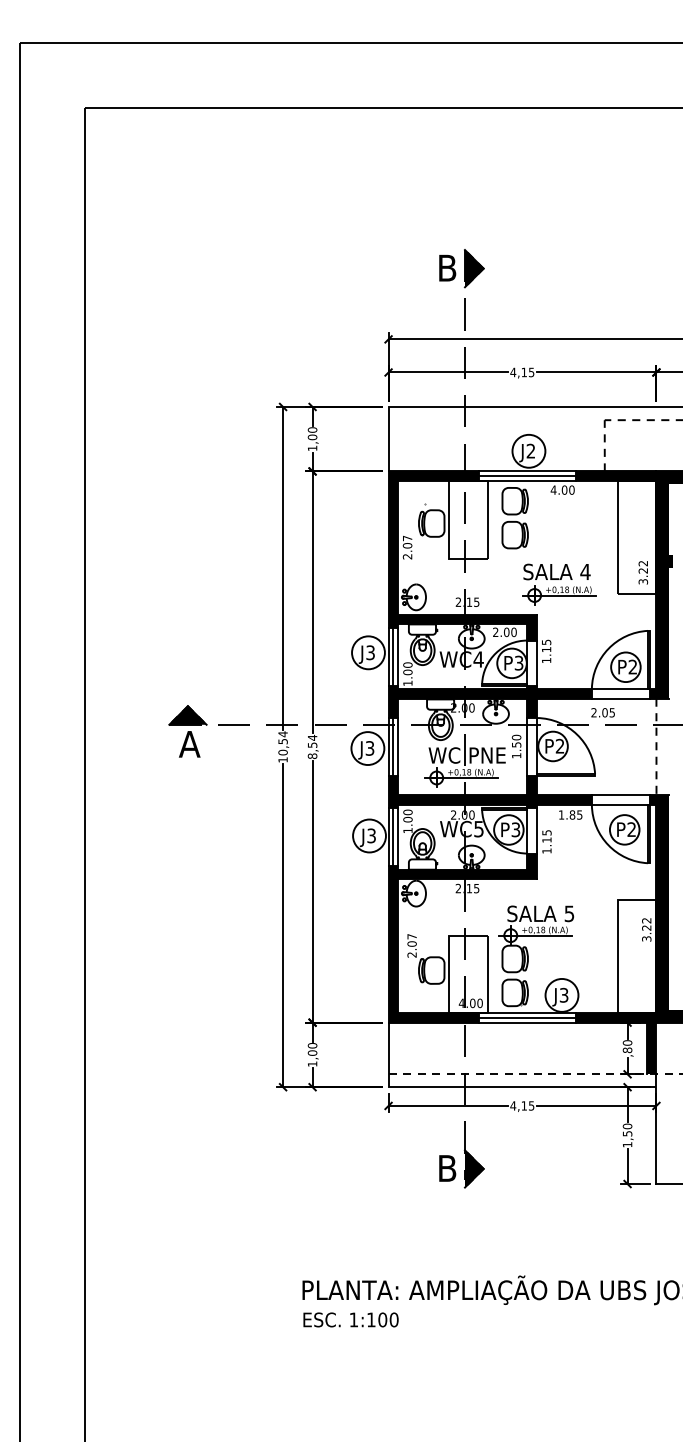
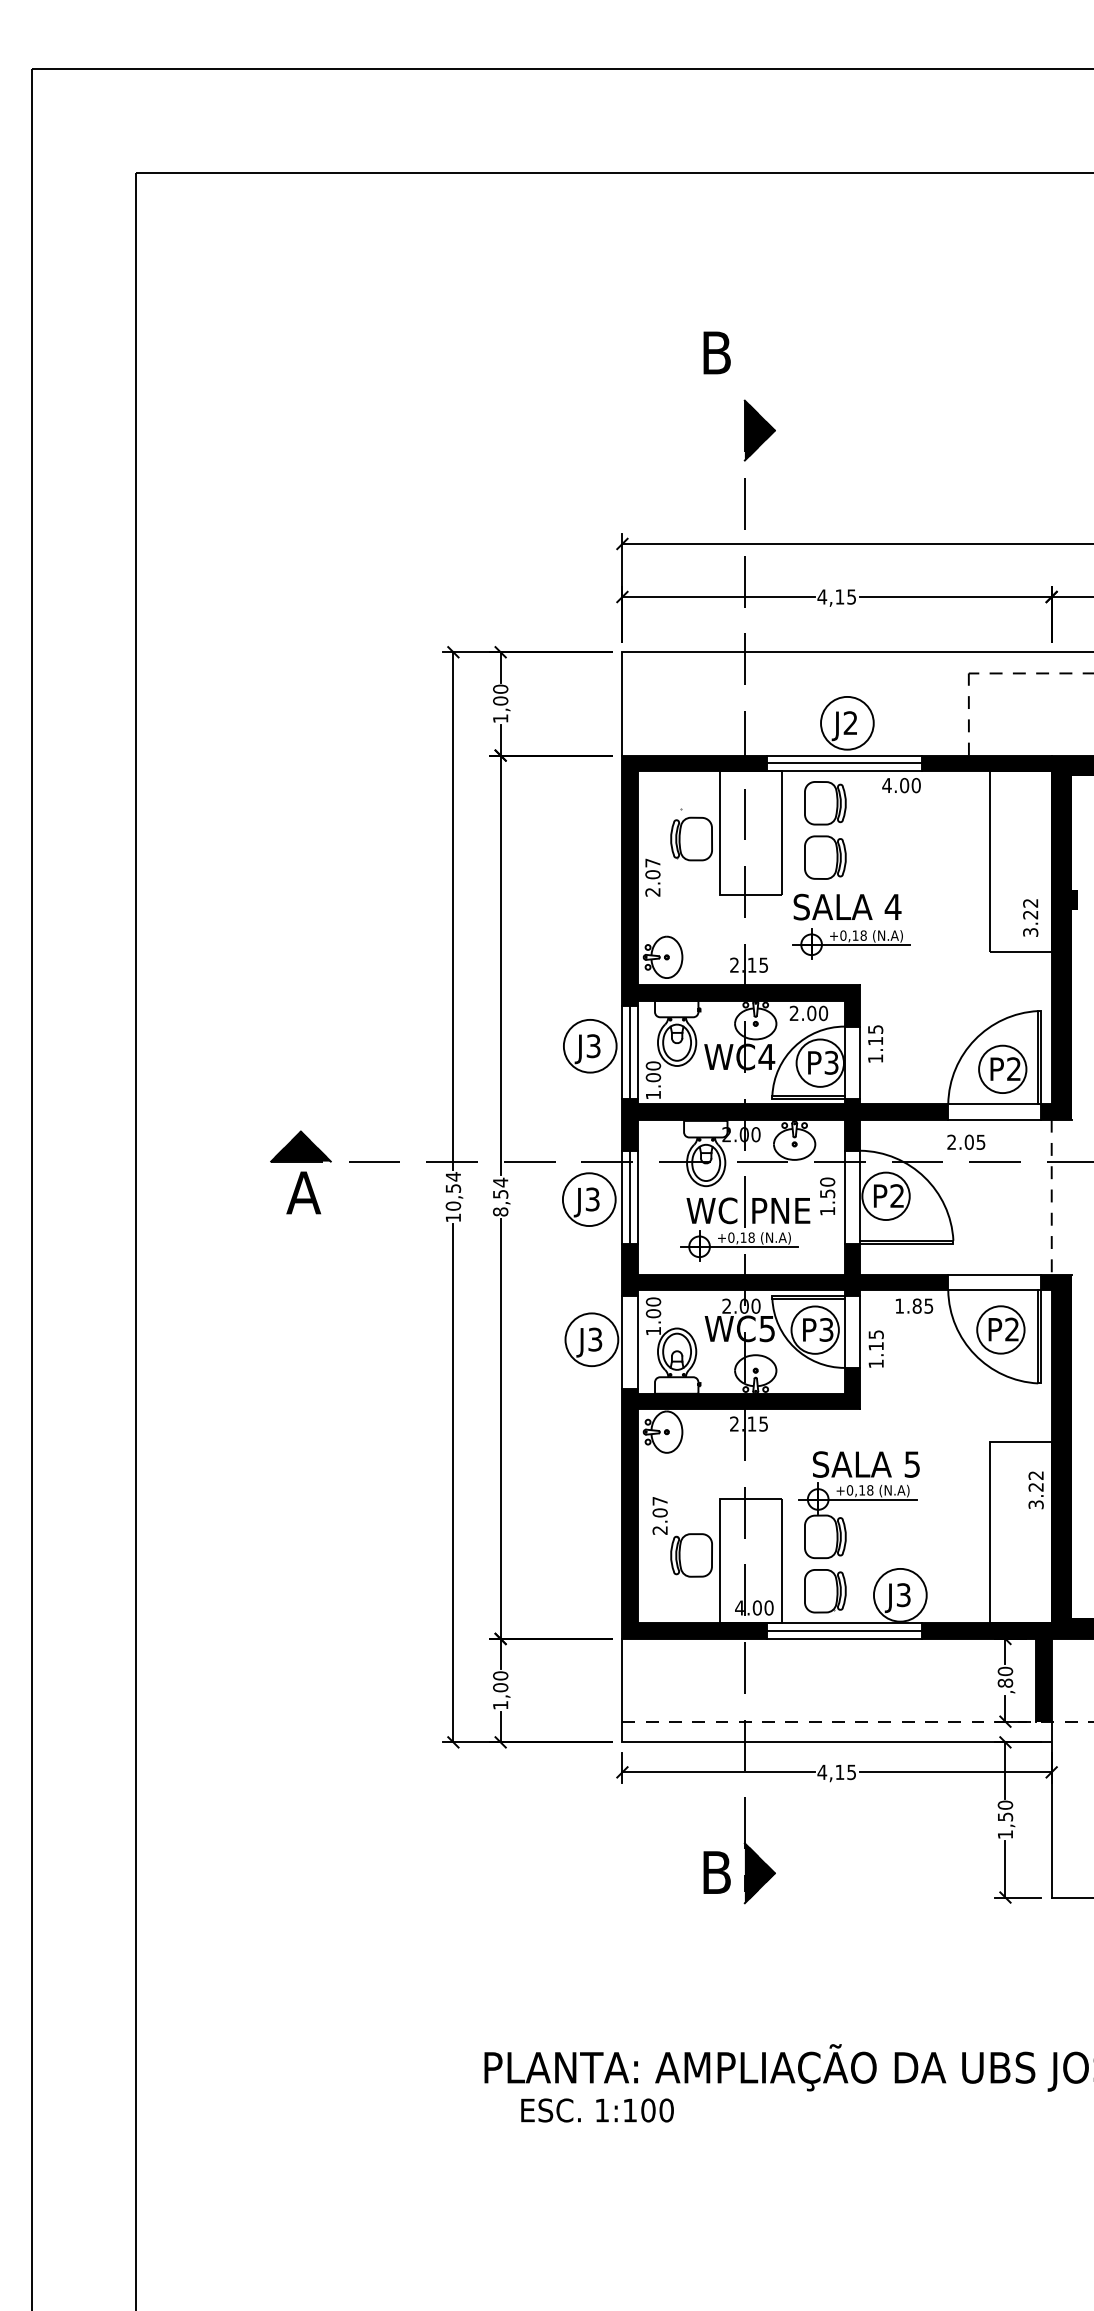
text: (447, 267) -> (716, 351), moved
part: (559, 584) -> (851, 927), moved
line: (393, 837) -> (630, 1342), removed
text: (350, 1319) -> (596, 2109), moved

